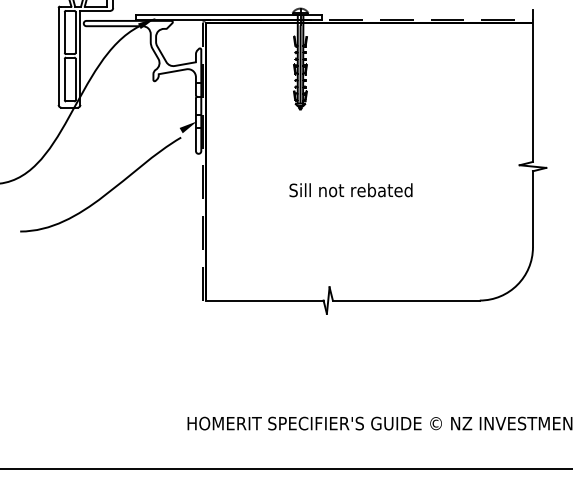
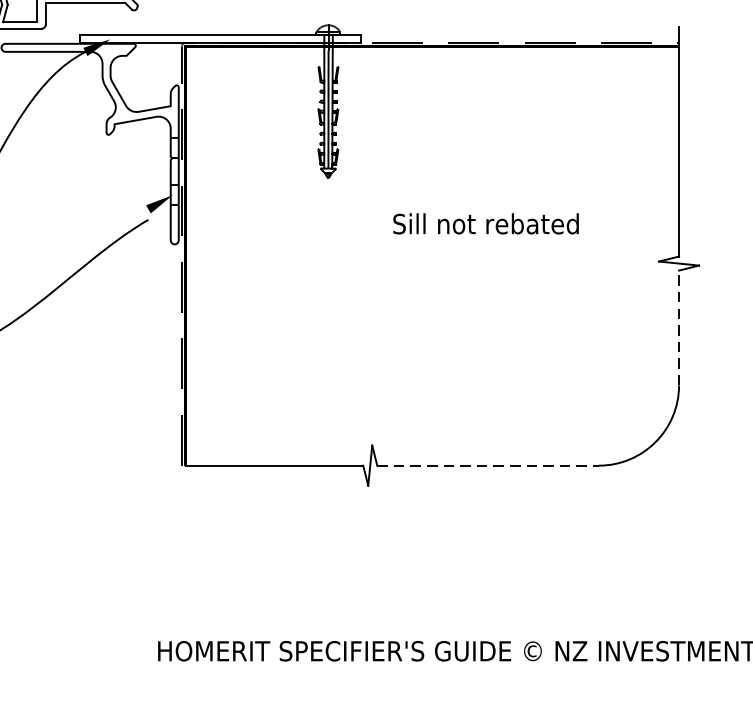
text: (350, 190) -> (485, 224), moved
line: (532, 208) -> (678, 326), solid -> dashed
line: (406, 300) -> (488, 465), solid -> dashed

